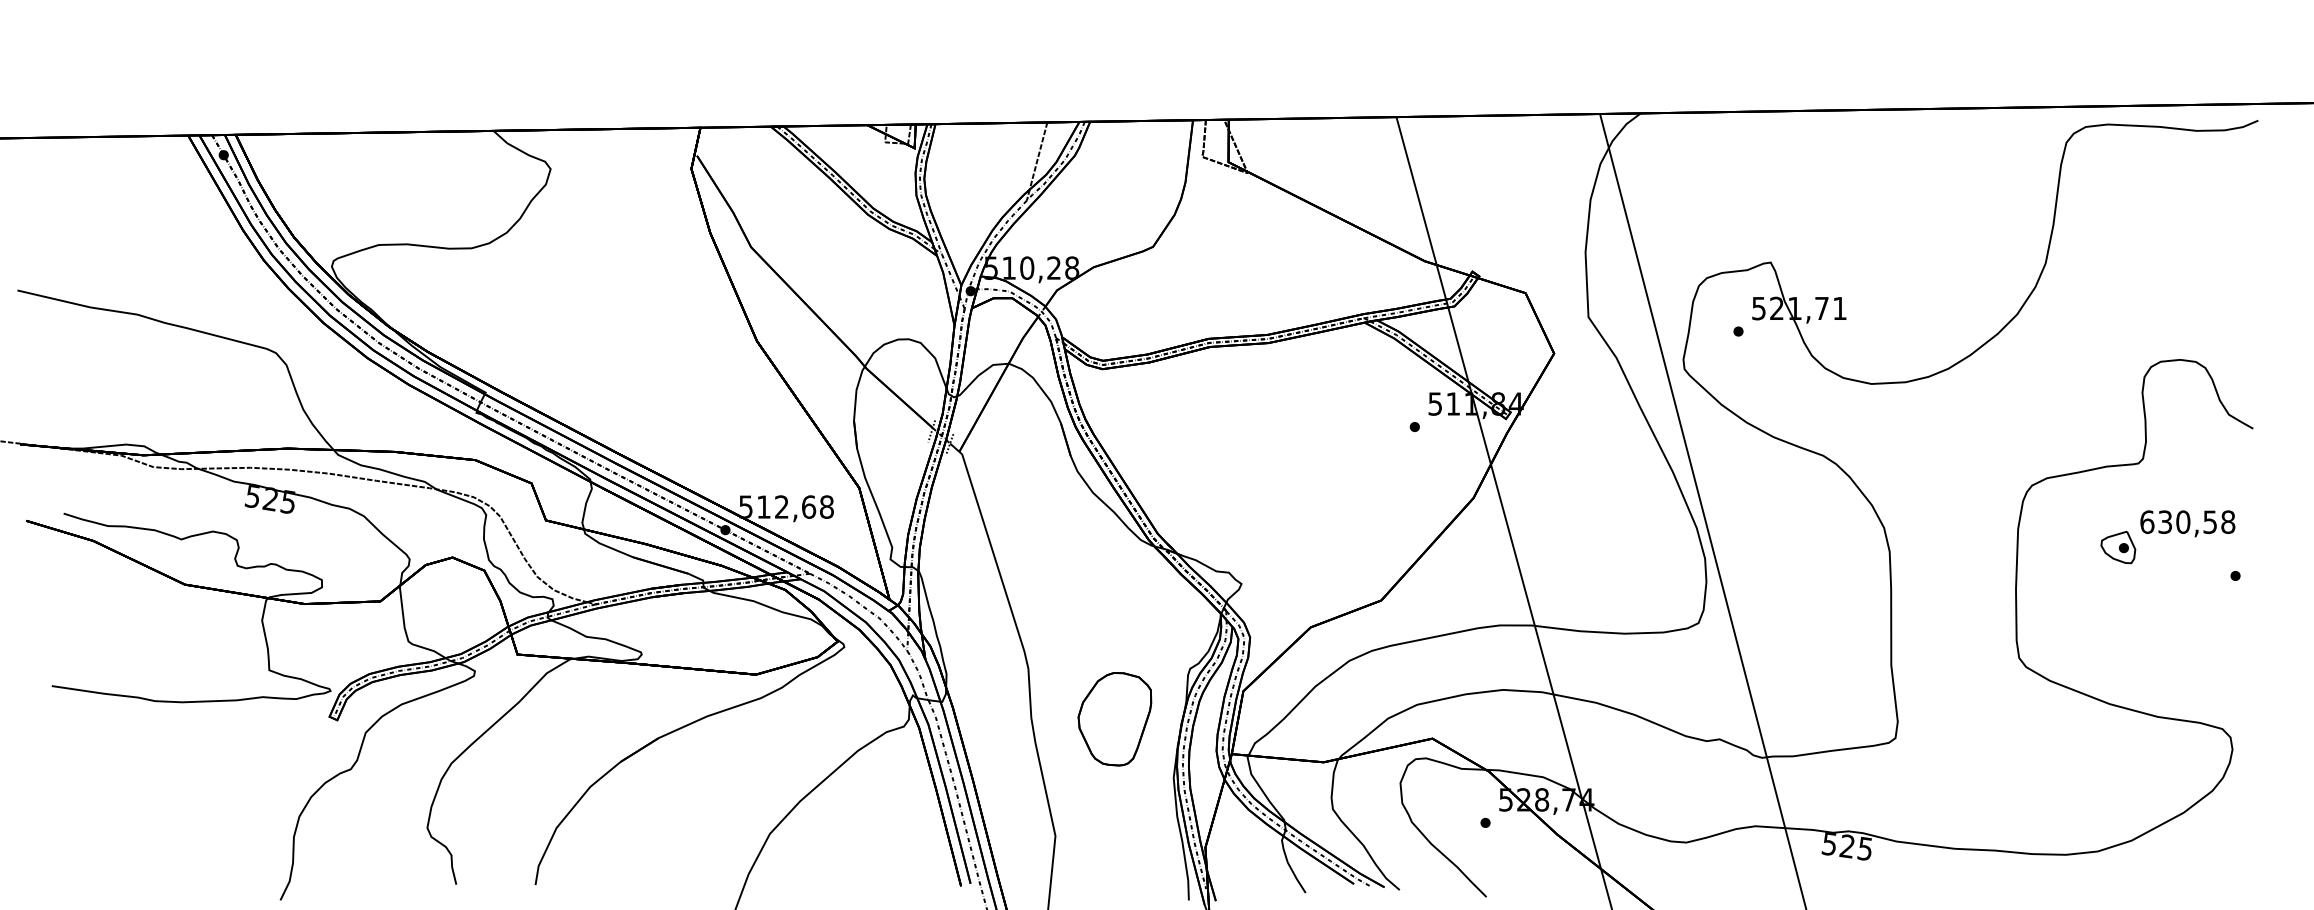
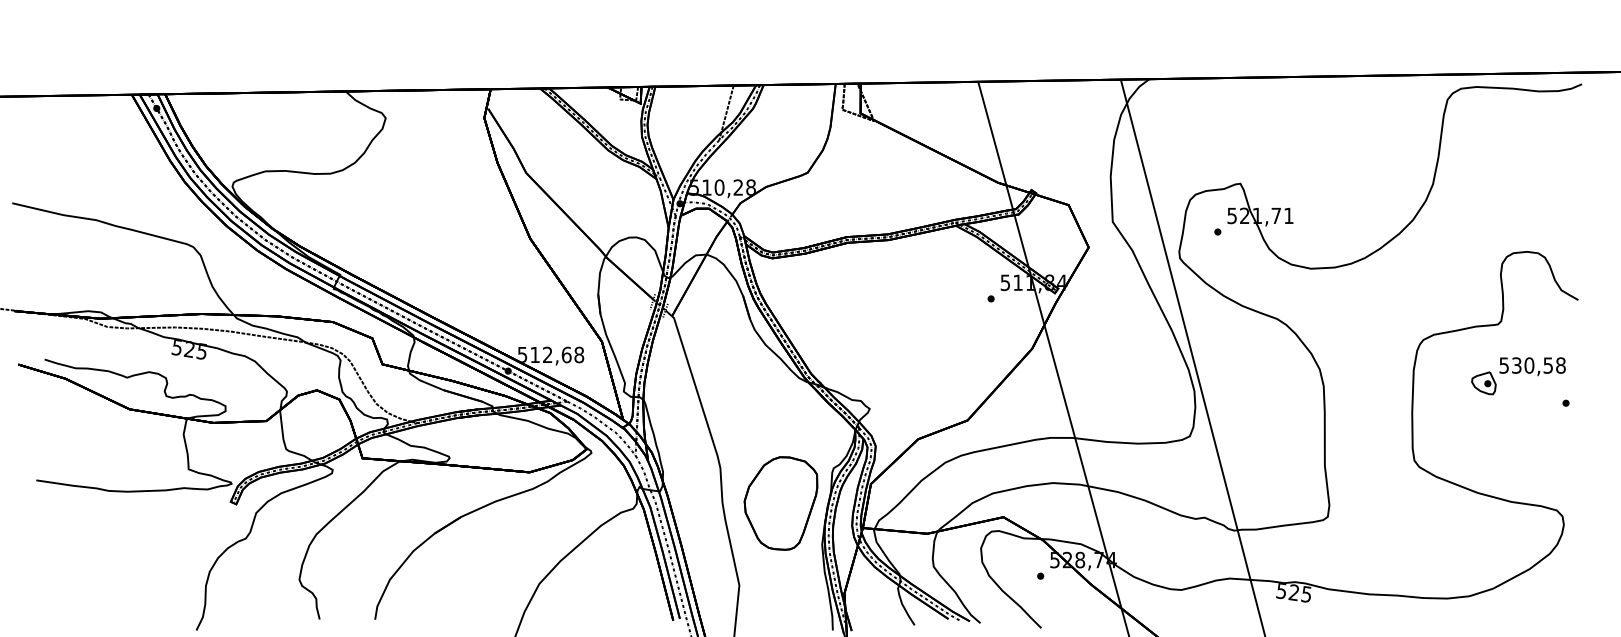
text: (2147, 521) -> (1504, 365), 630,58 -> 530,58
part: (1114, 719) -> (780, 503), size x1.43

